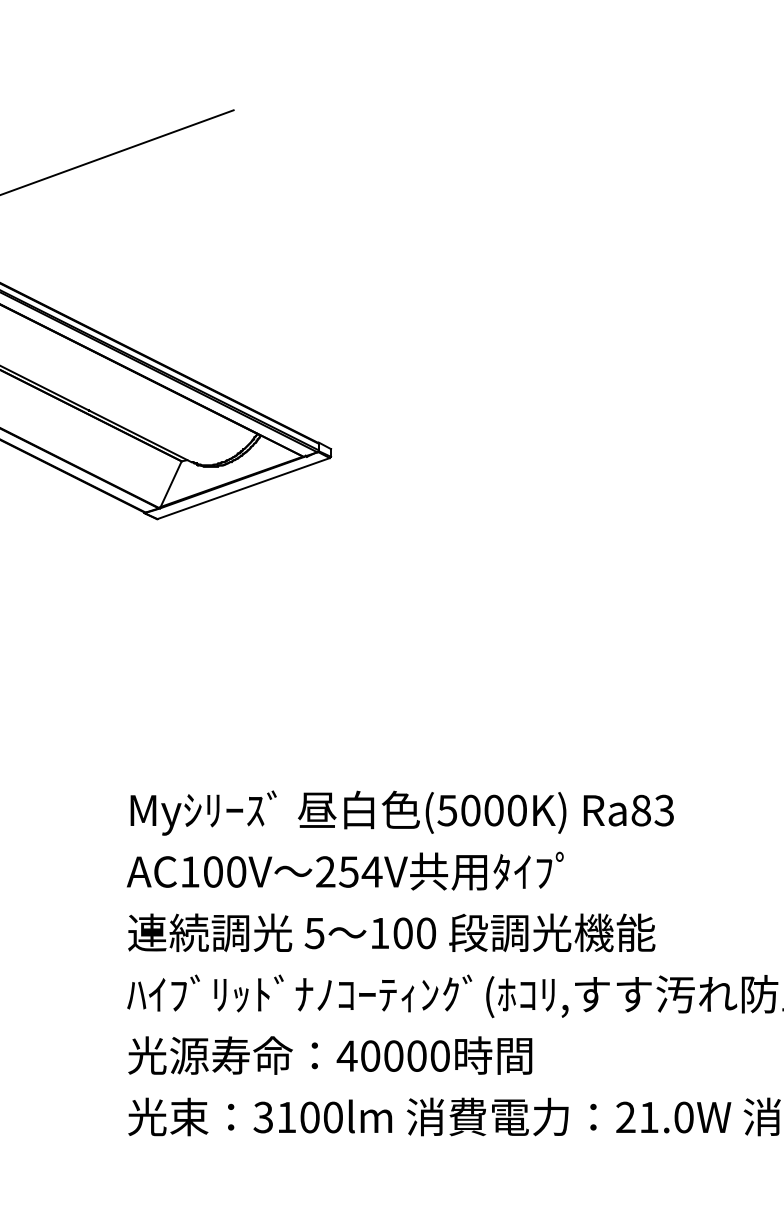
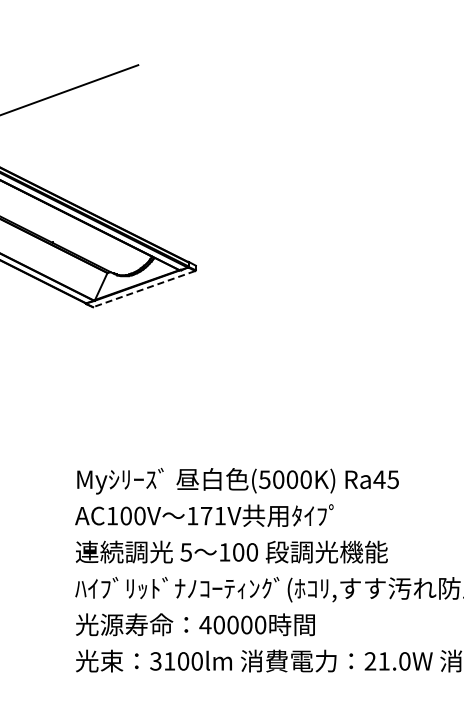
line: (242, 489) -> (143, 289), solid -> dashed
text: (651, 810) -> (385, 479), Ra83 -> Ra45
text: (348, 871) -> (206, 515), 254V -> 171V

